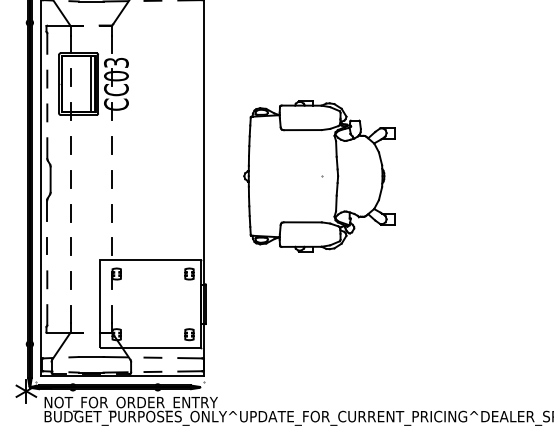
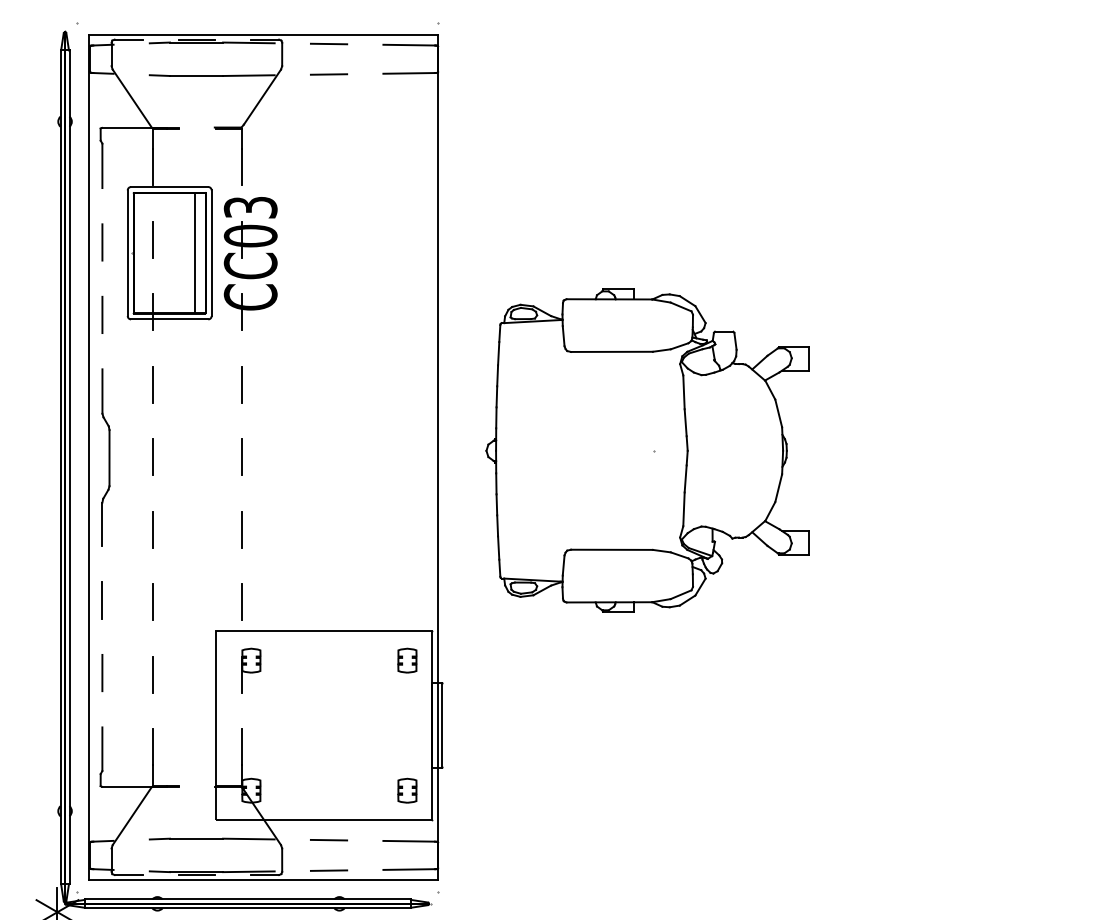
part: (319, 176) -> (647, 451), moved

